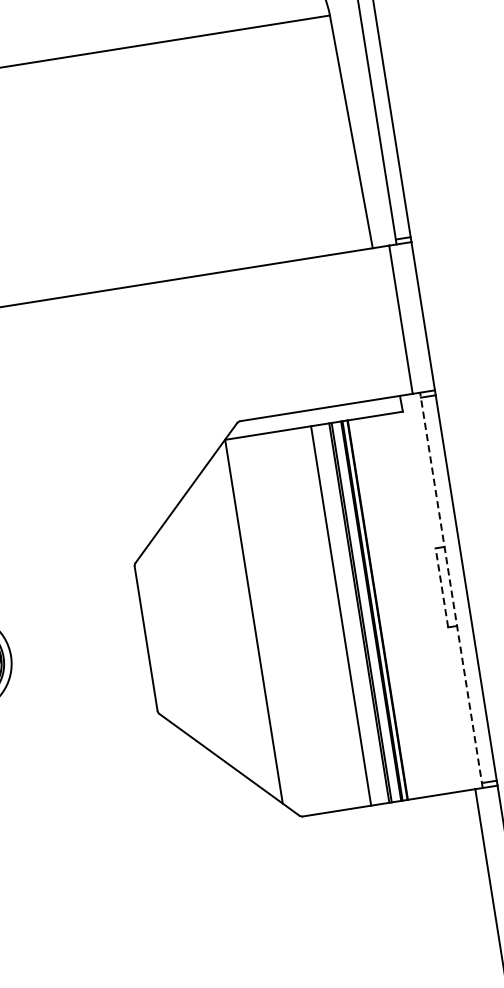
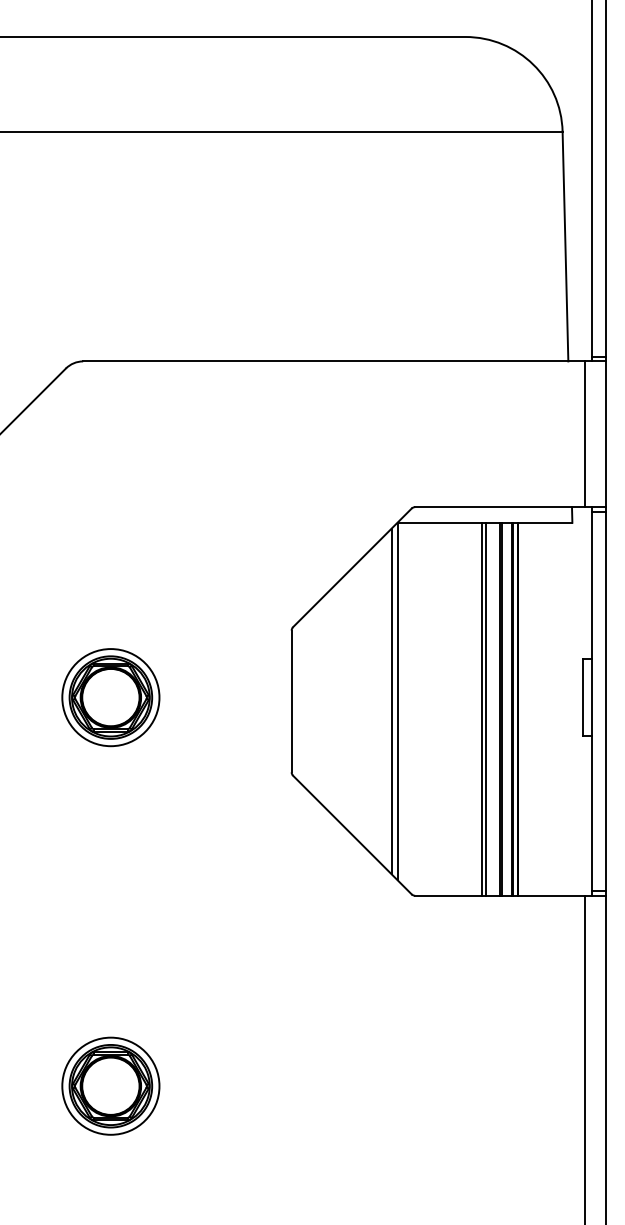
line: (442, 587) -> (583, 697), dashed -> solid
line: (450, 589) -> (591, 700), dashed -> solid
line: (344, 614) -> (485, 708), added
line: (247, 622) -> (391, 701), added

